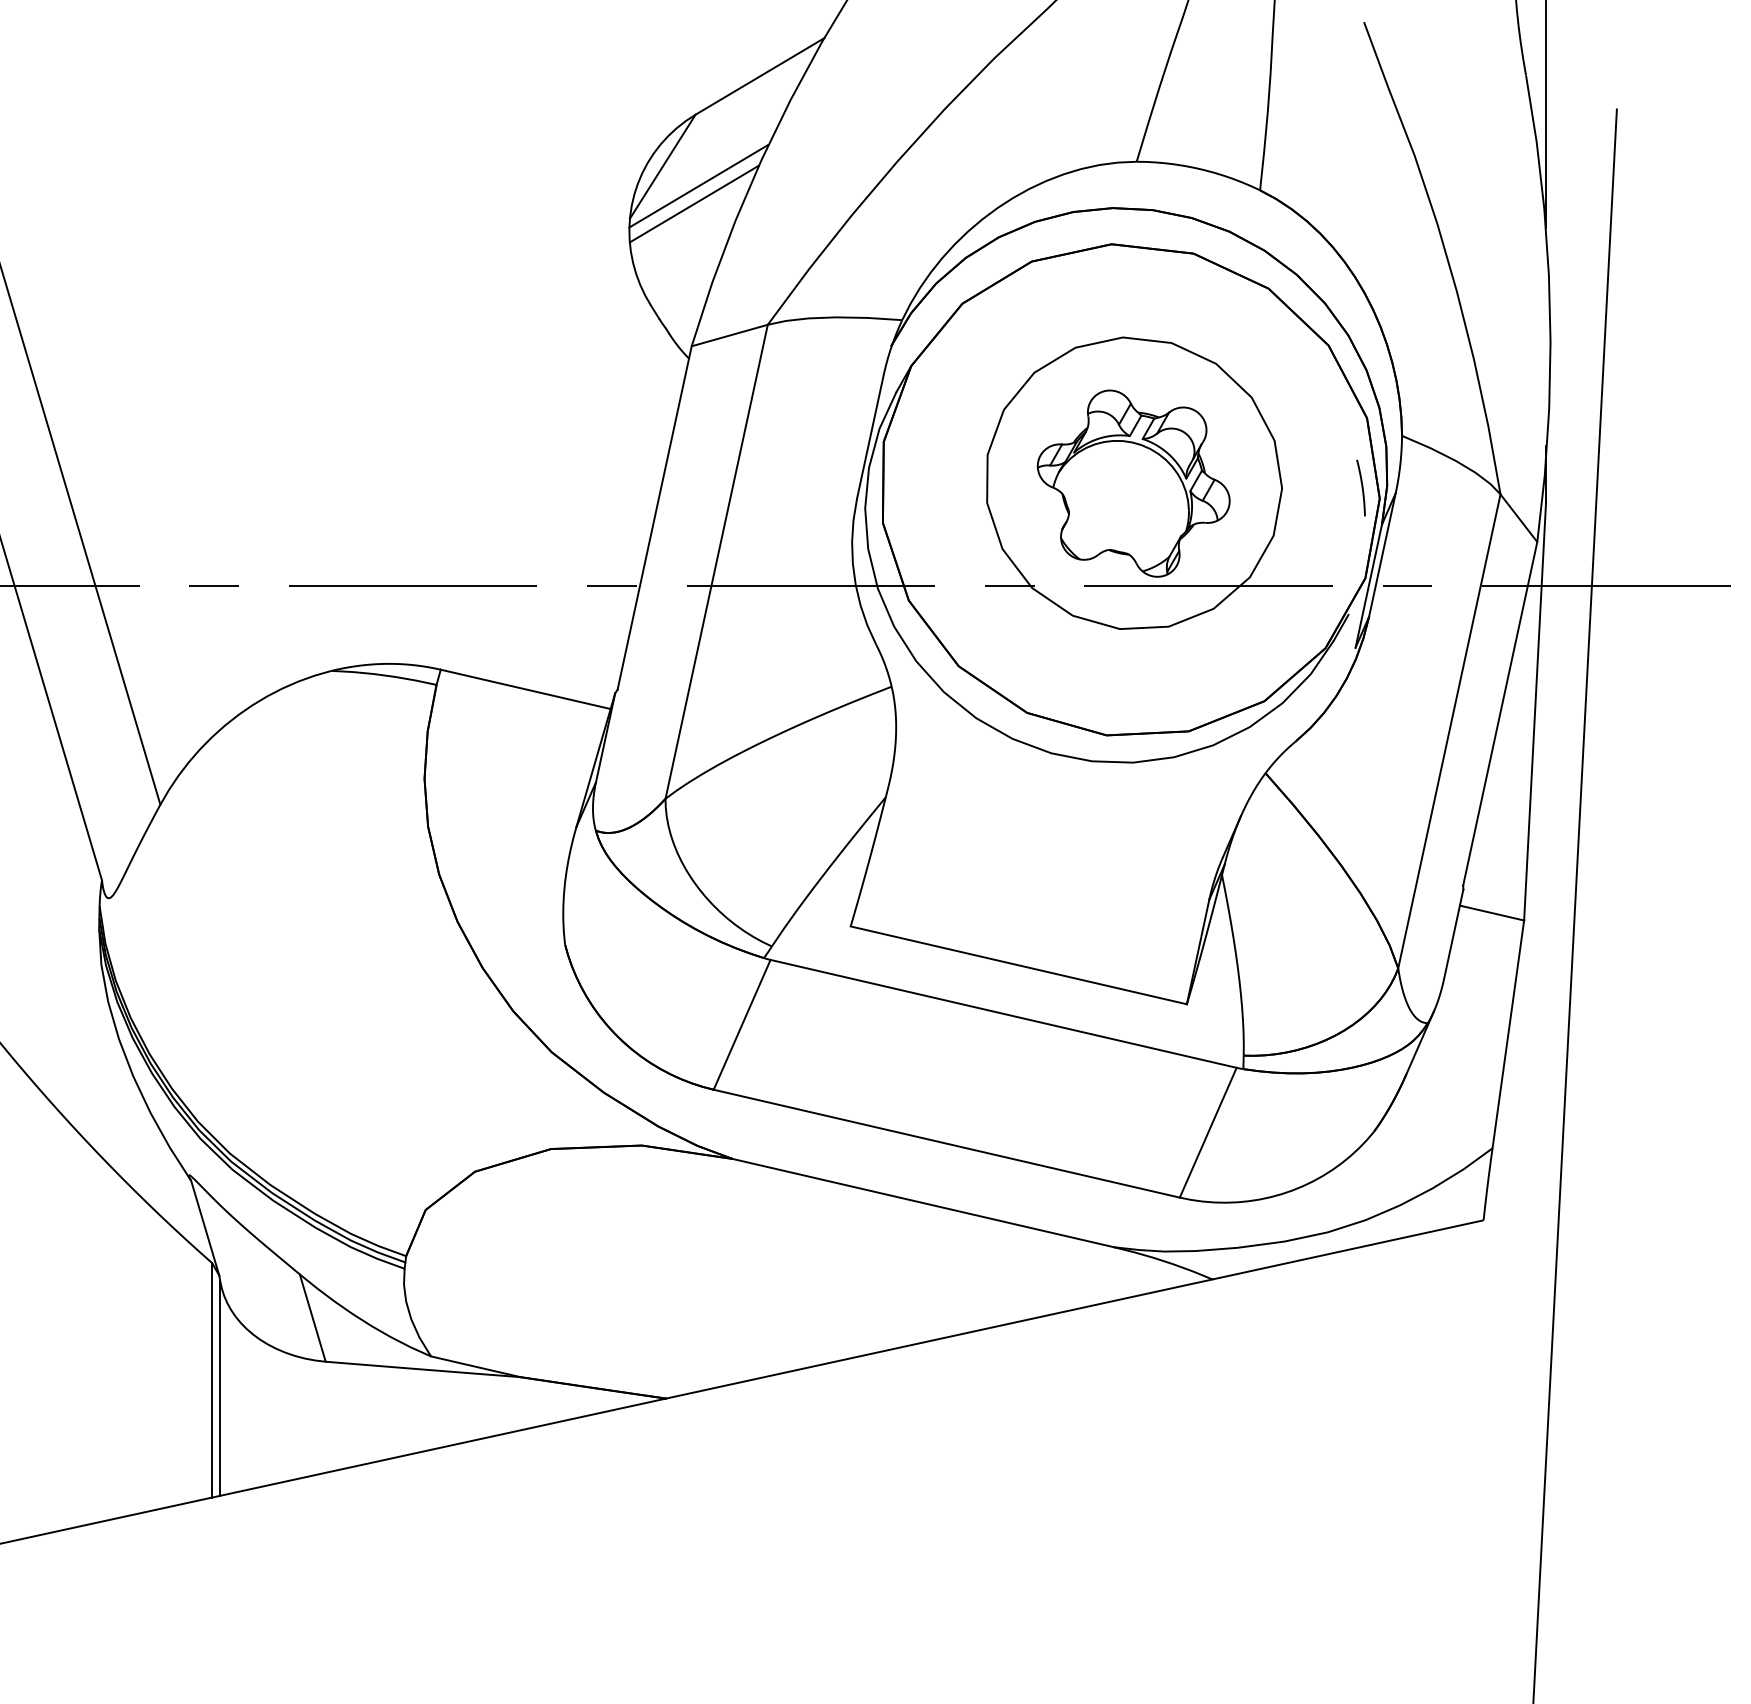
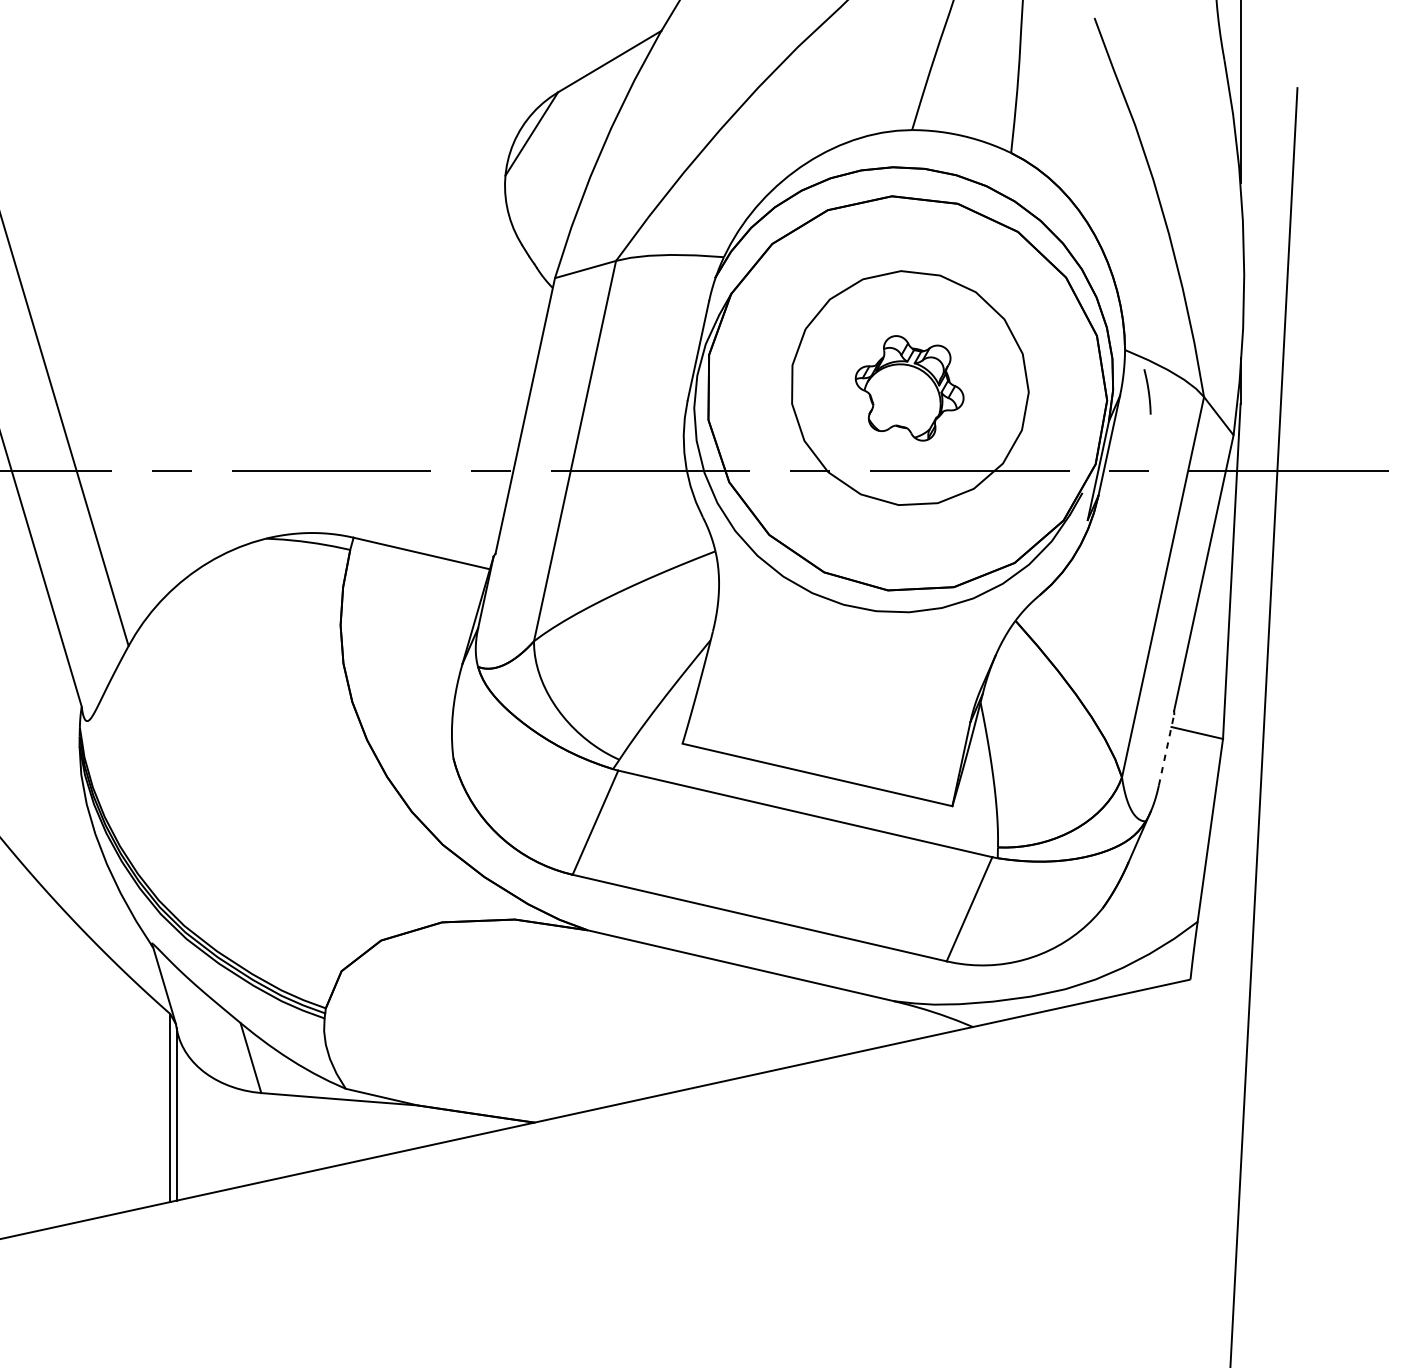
line: (698, 186) -> (560, 149), removed
line: (693, 203) -> (556, 163), removed
part: (1133, 483) -> (909, 388), size x0.7
curve: (1361, 487) -> (1147, 391), moved
line: (1453, 934) -> (1166, 750), solid -> dashed

